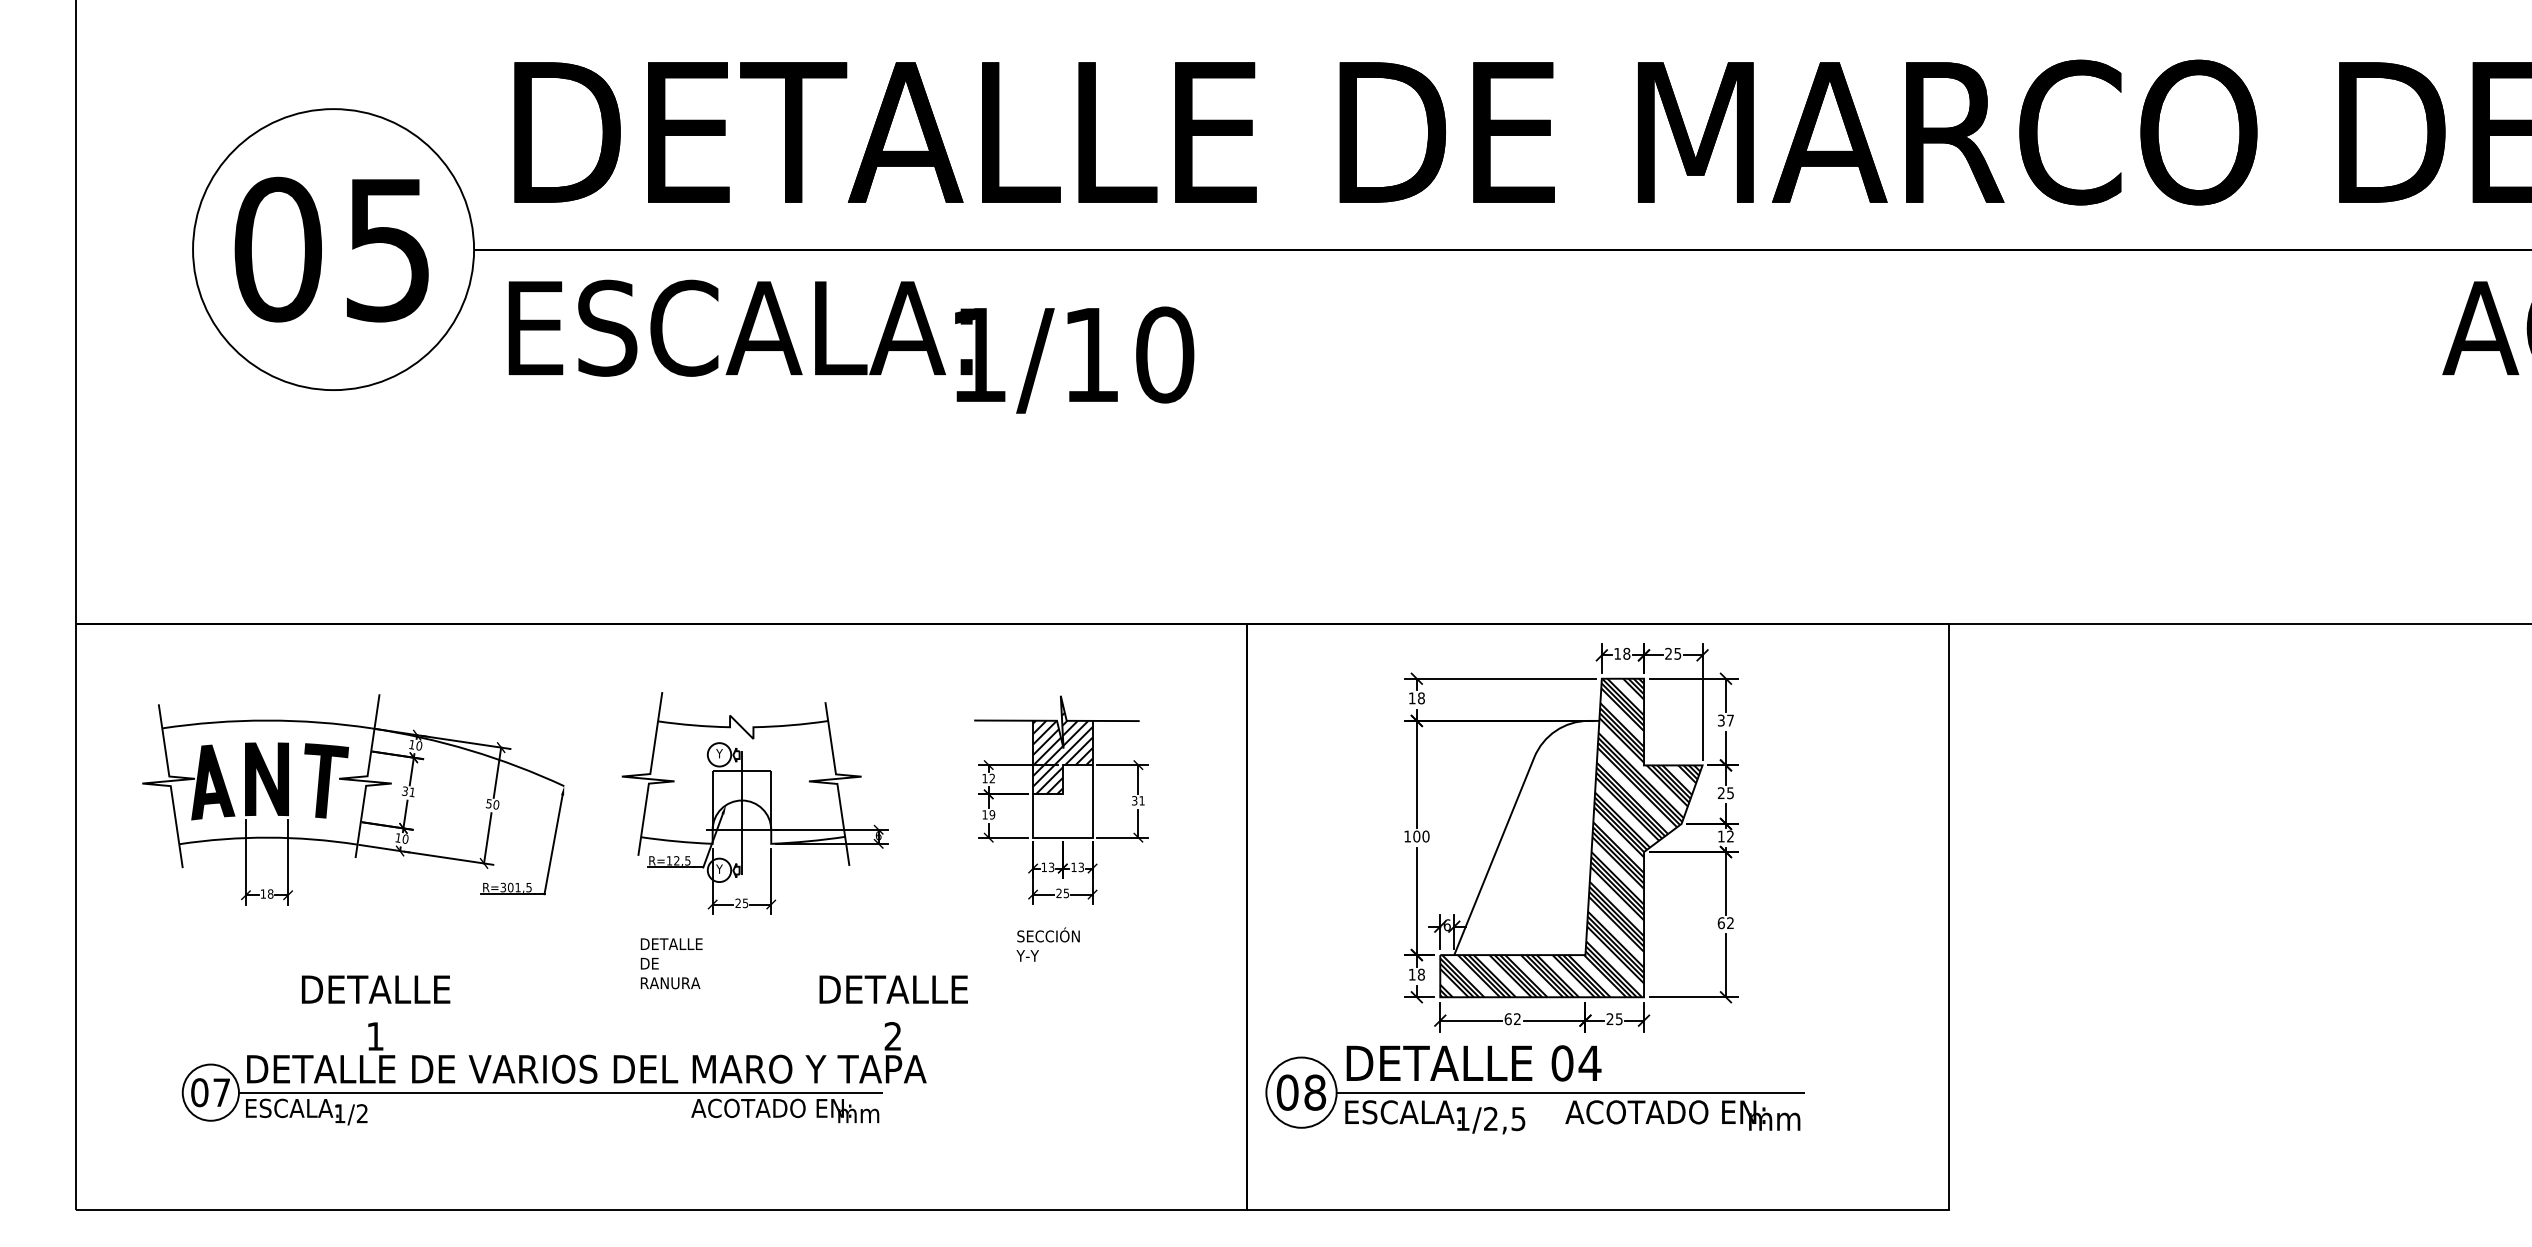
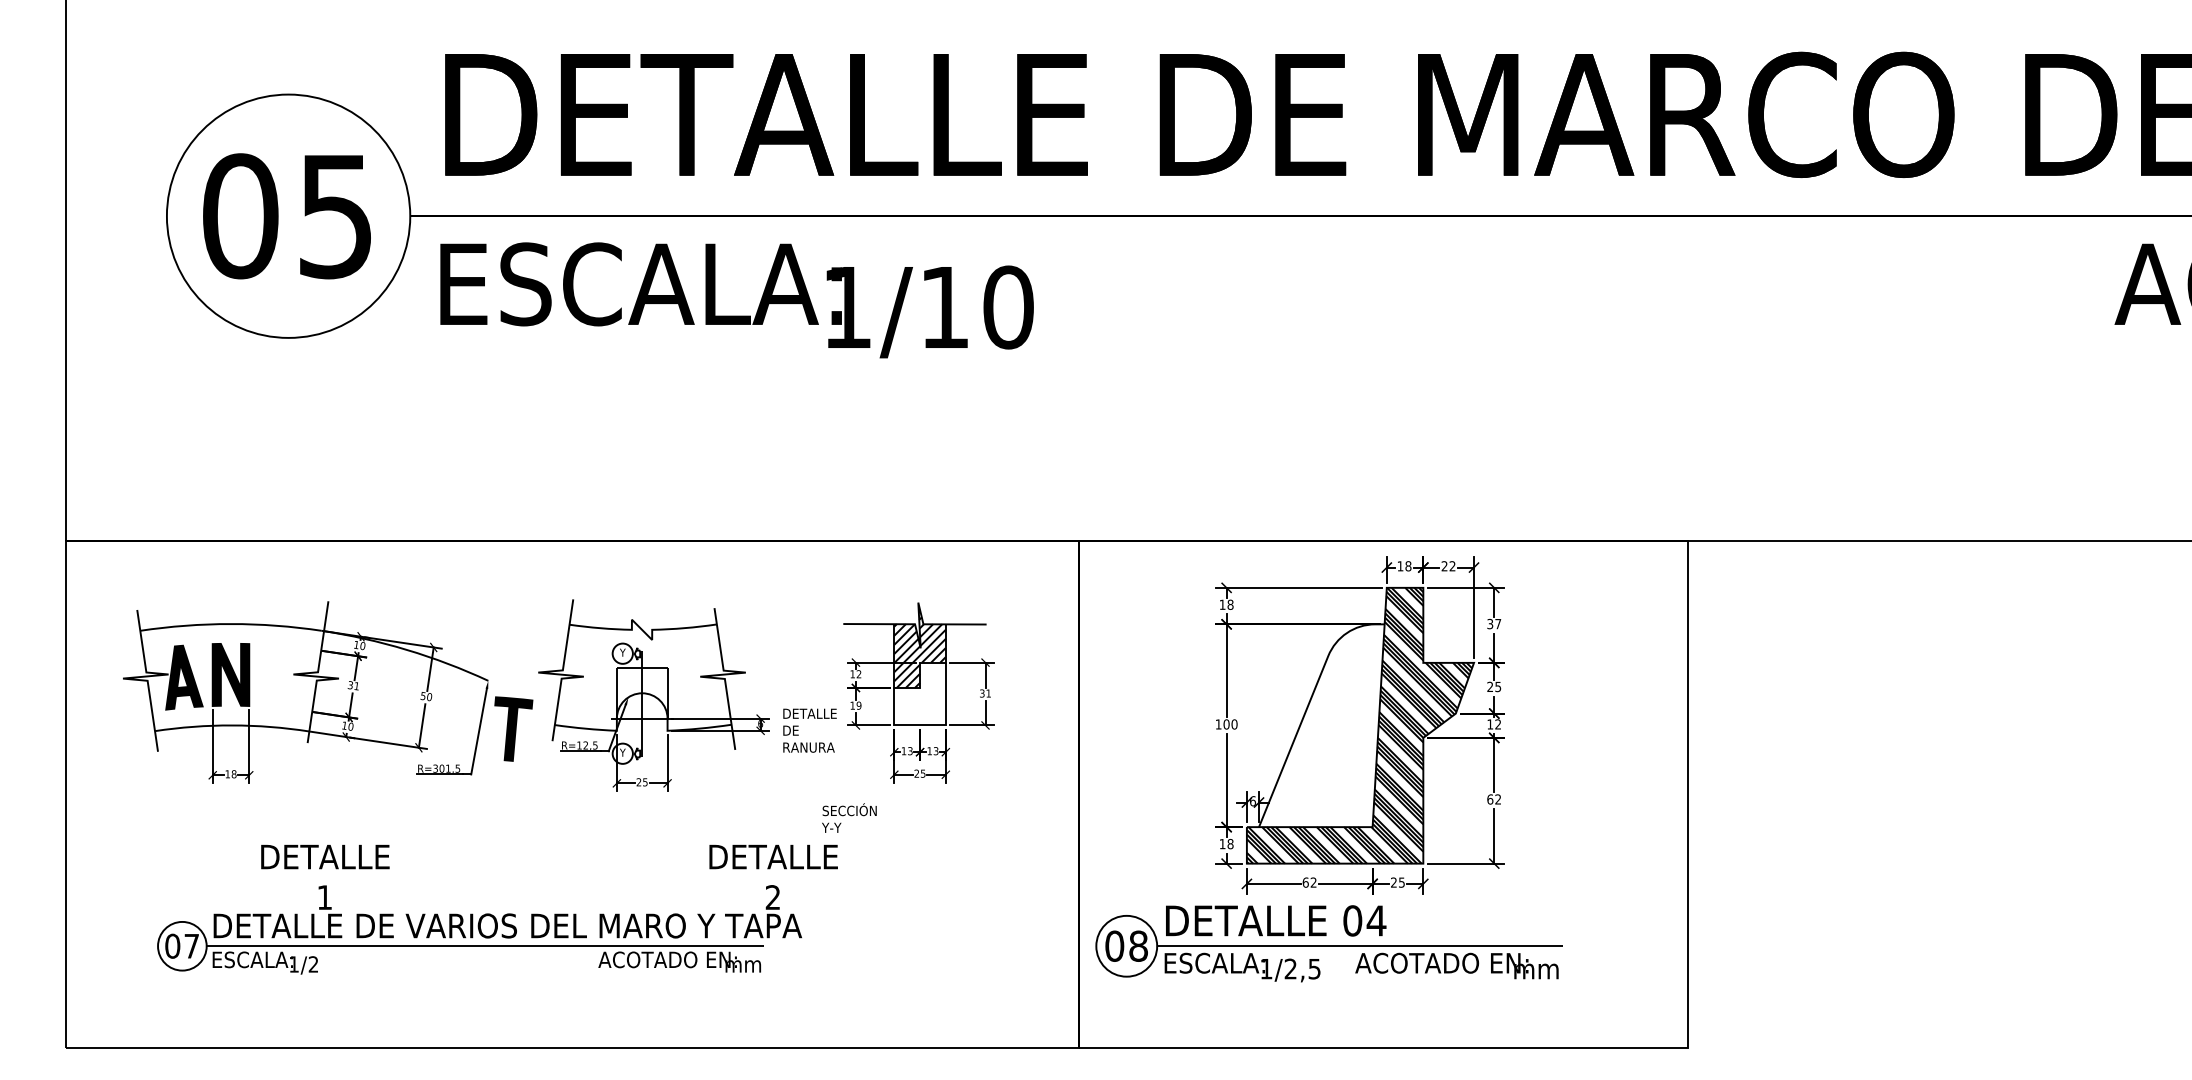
text: (1677, 653) -> (1452, 565), 25 -> 22
part: (326, 780) -> (513, 728), moved
text: (1047, 944) -> (848, 817), moved
text: (671, 963) -> (809, 730), moved

